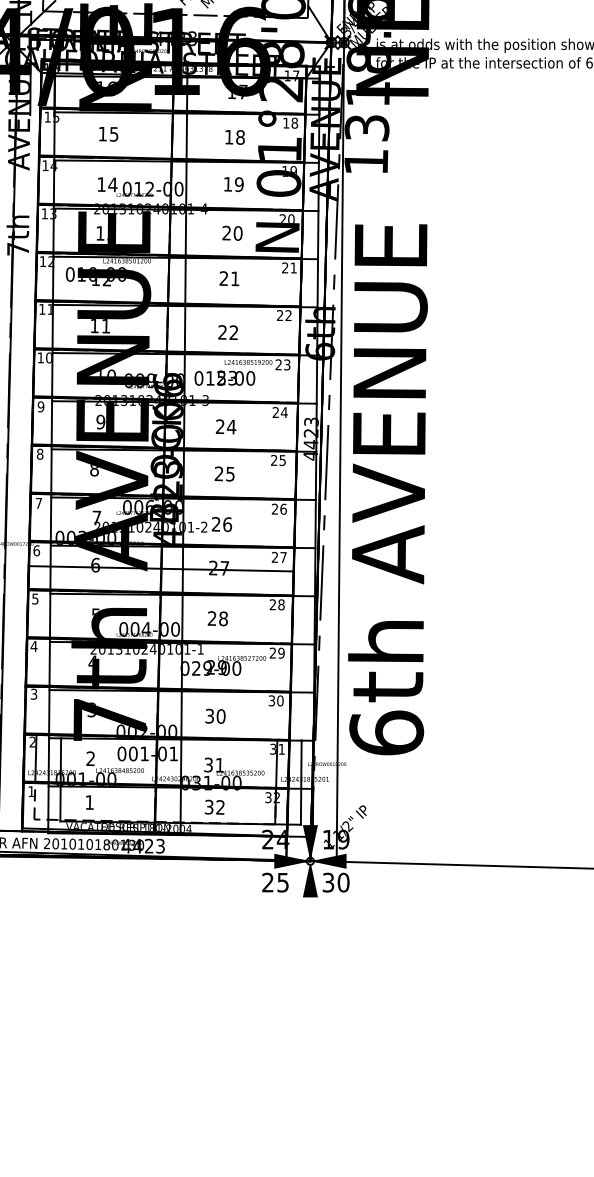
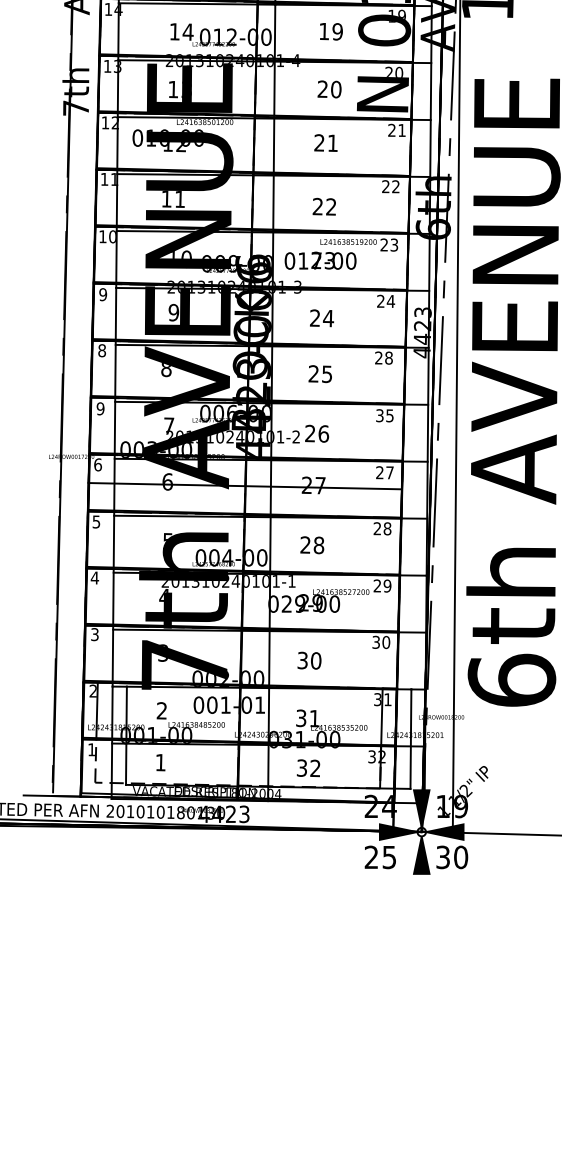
text: (221, 378) -> (316, 261), 015-00 -> 017-00
text: (282, 460) -> (388, 358), 25 -> 28
text: (38, 502) -> (100, 407), 7 -> 9
text: (279, 508) -> (385, 414), 26 -> 35

